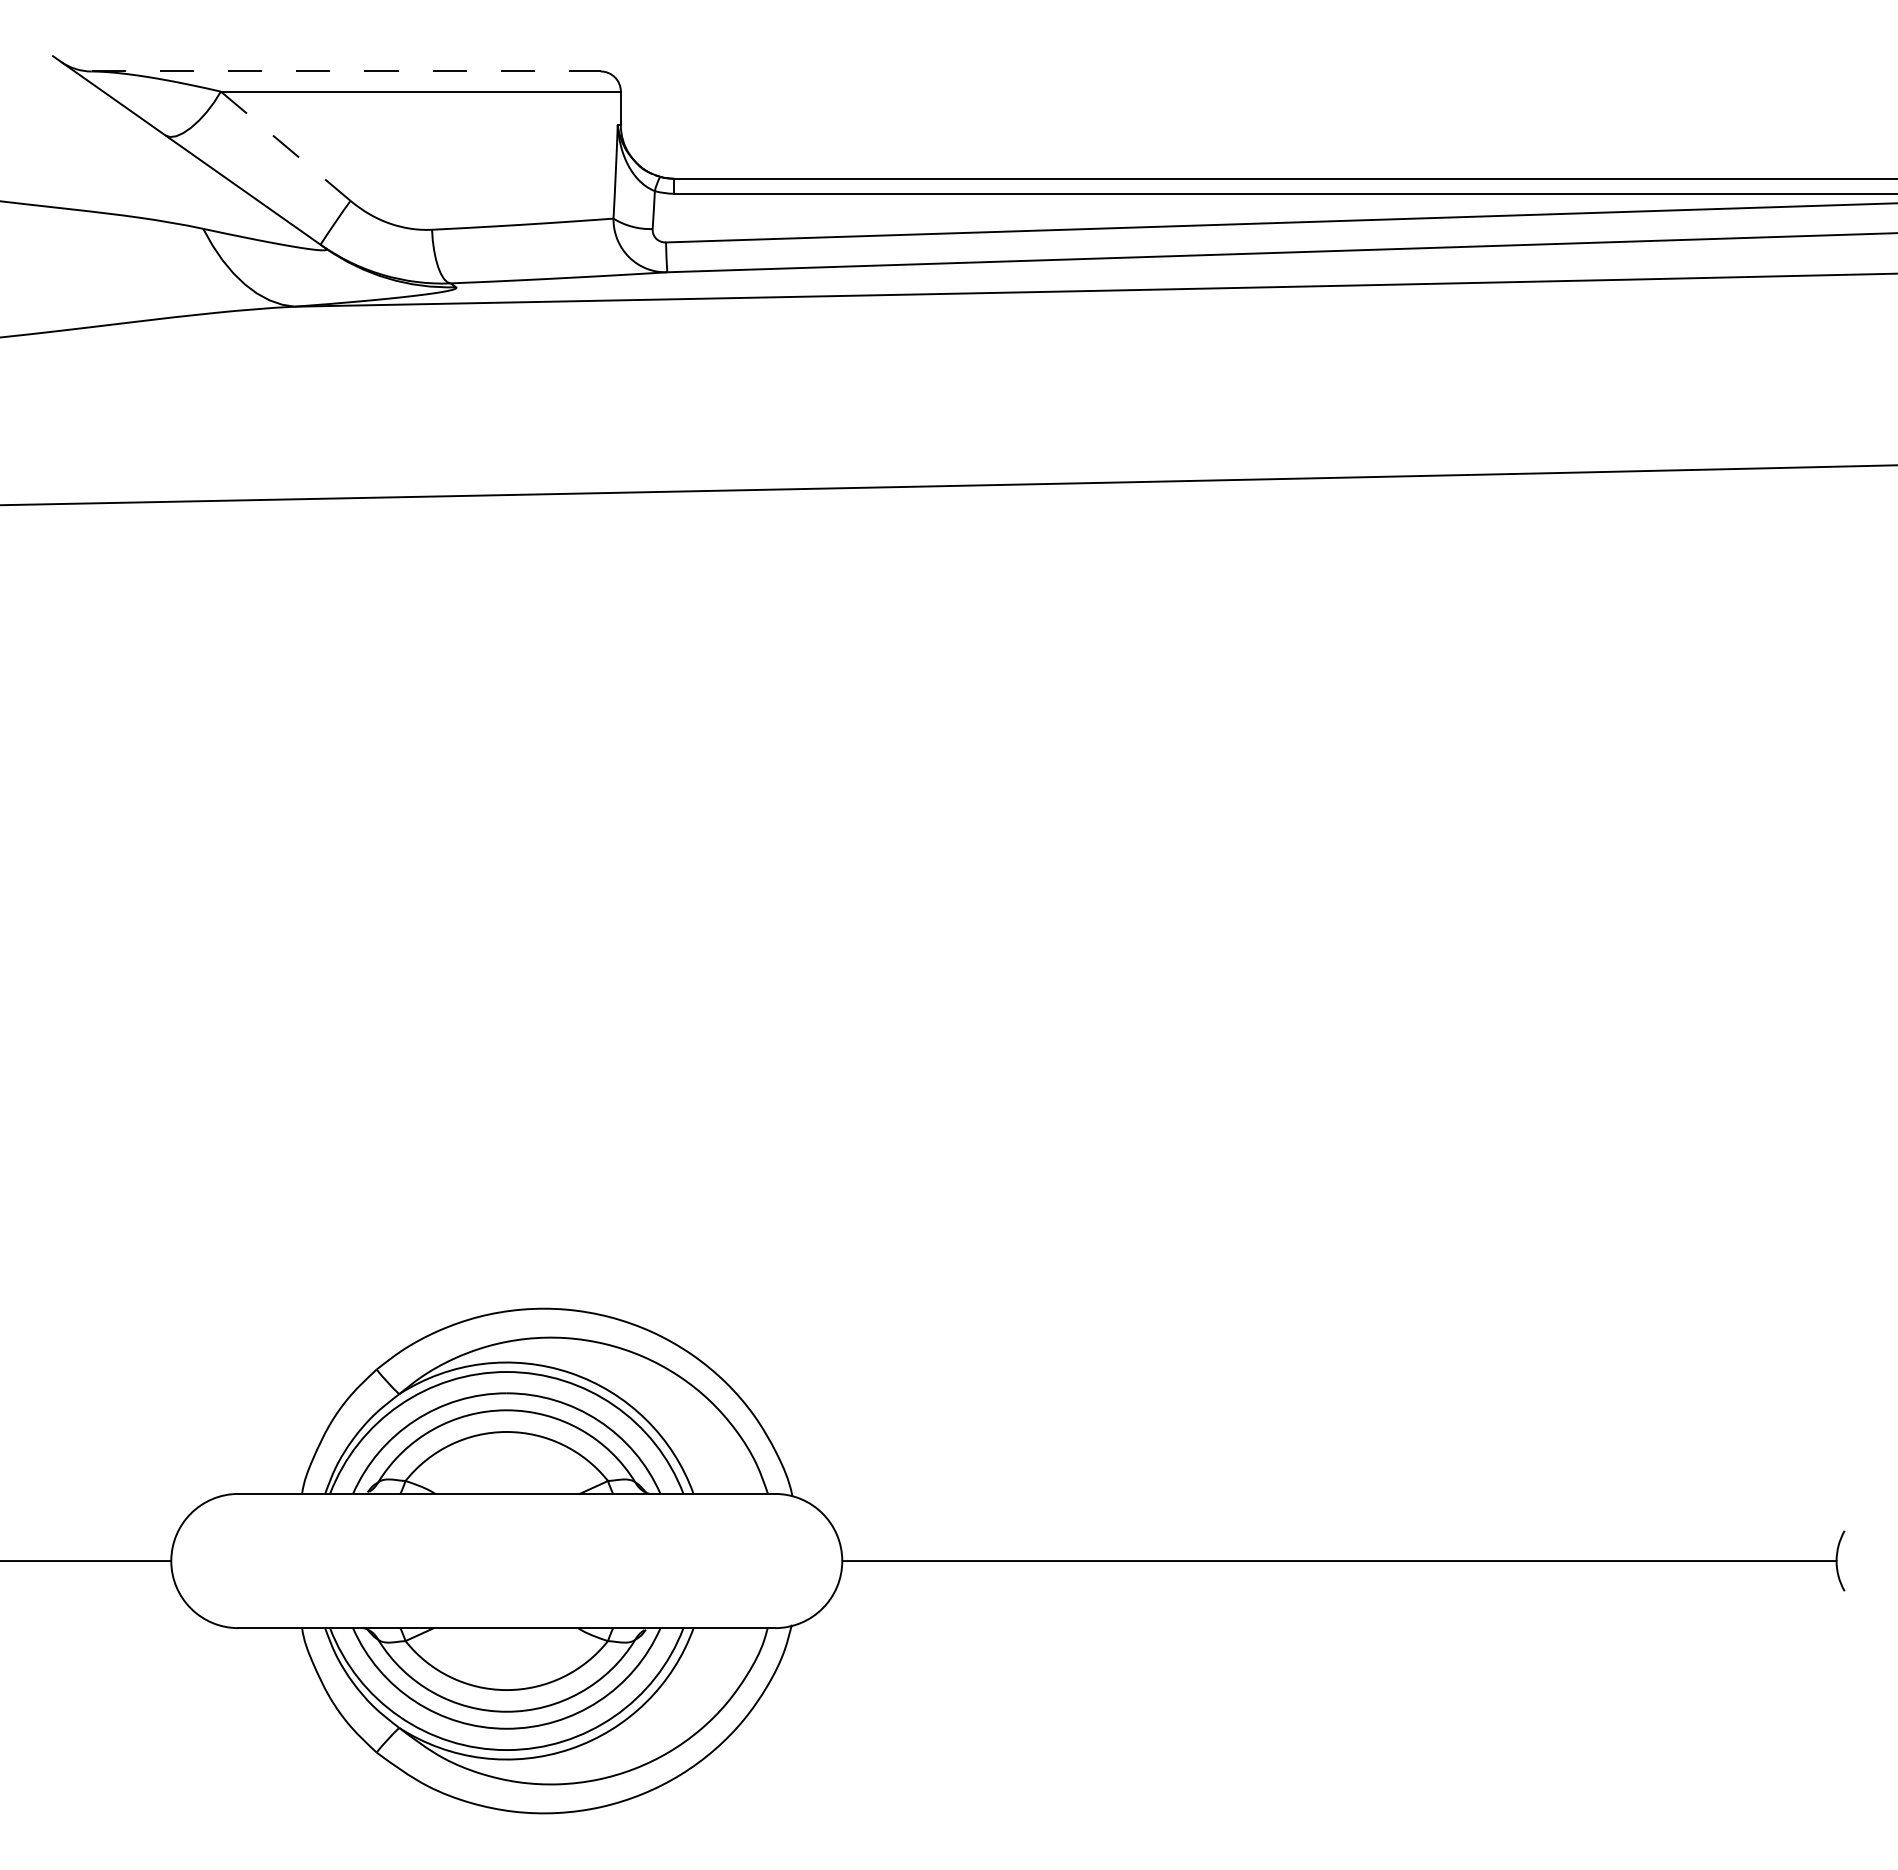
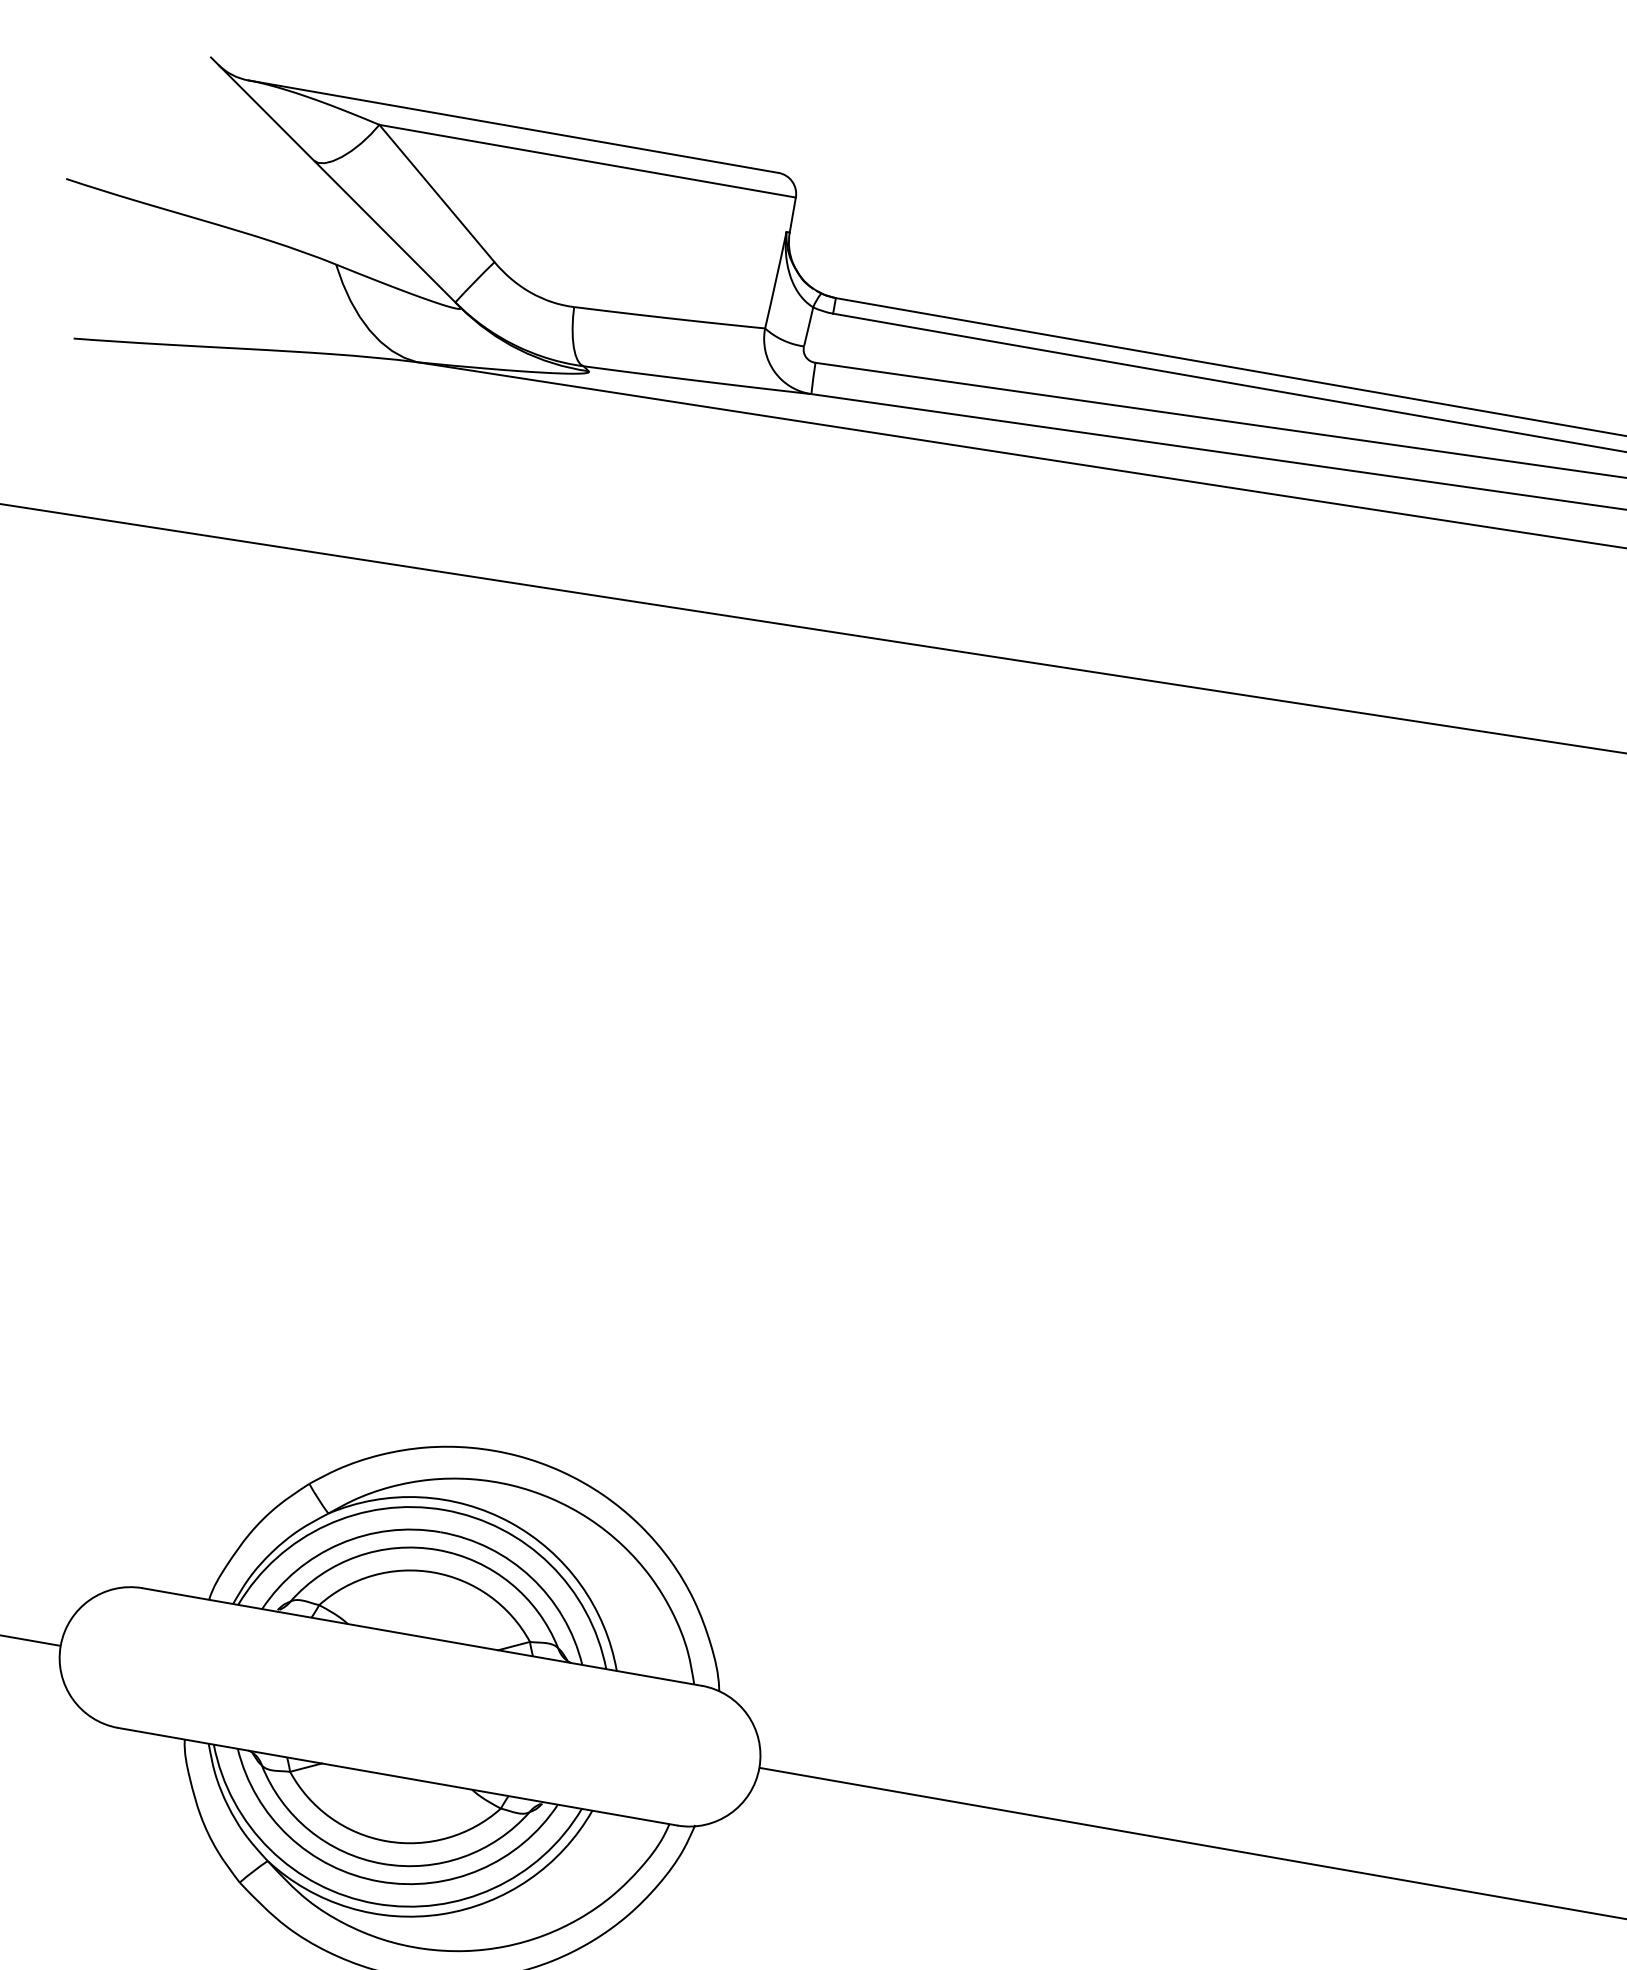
line: (346, 71) -> (513, 126), dashed -> solid
line: (285, 146) -> (436, 193), dashed -> solid

